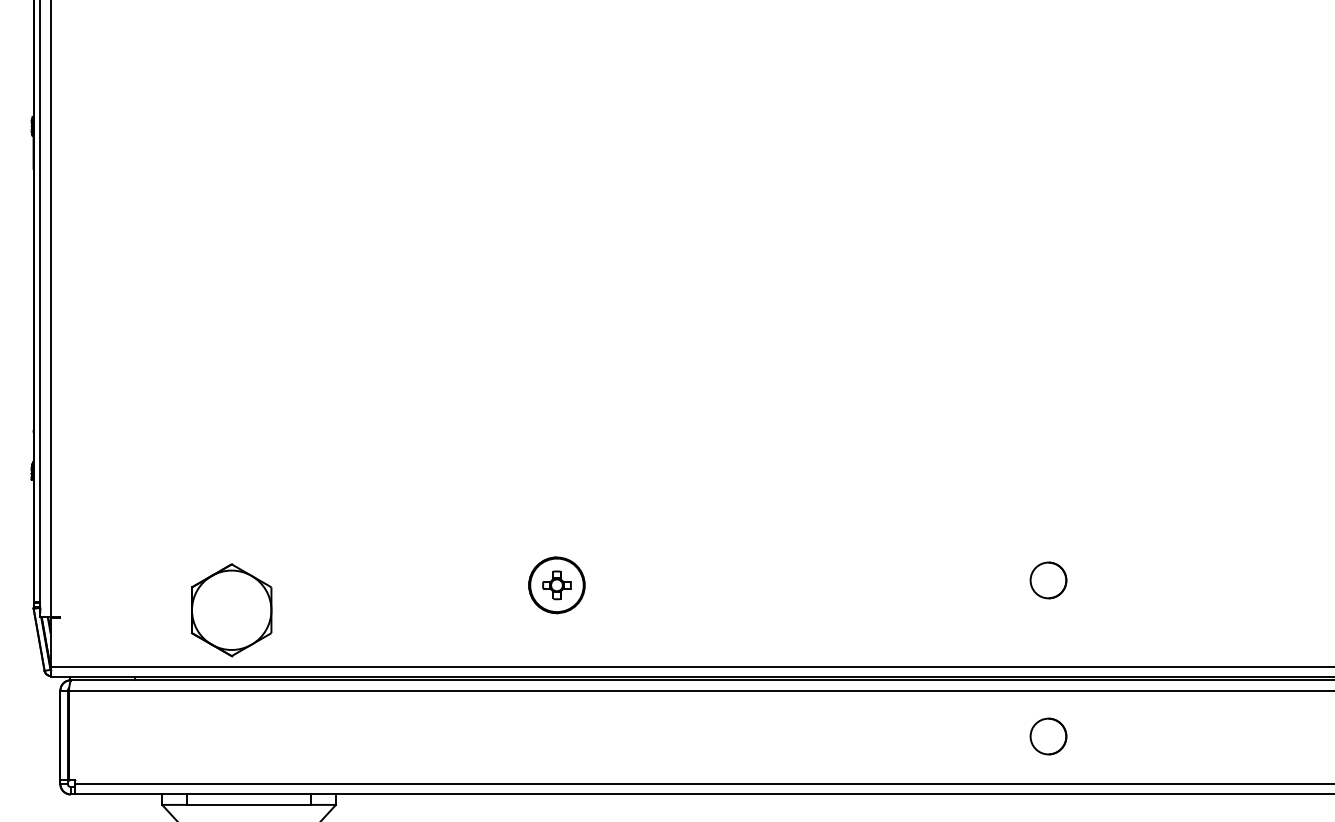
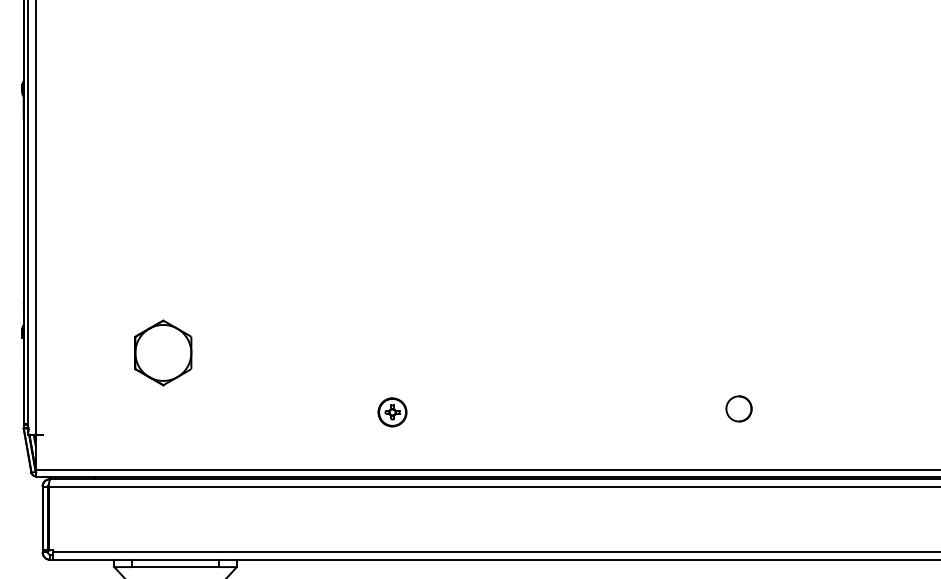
part: (556, 585) -> (392, 412), size x0.71
part: (231, 609) -> (163, 352), moved
circle: (1047, 735) -> (738, 518), removed

